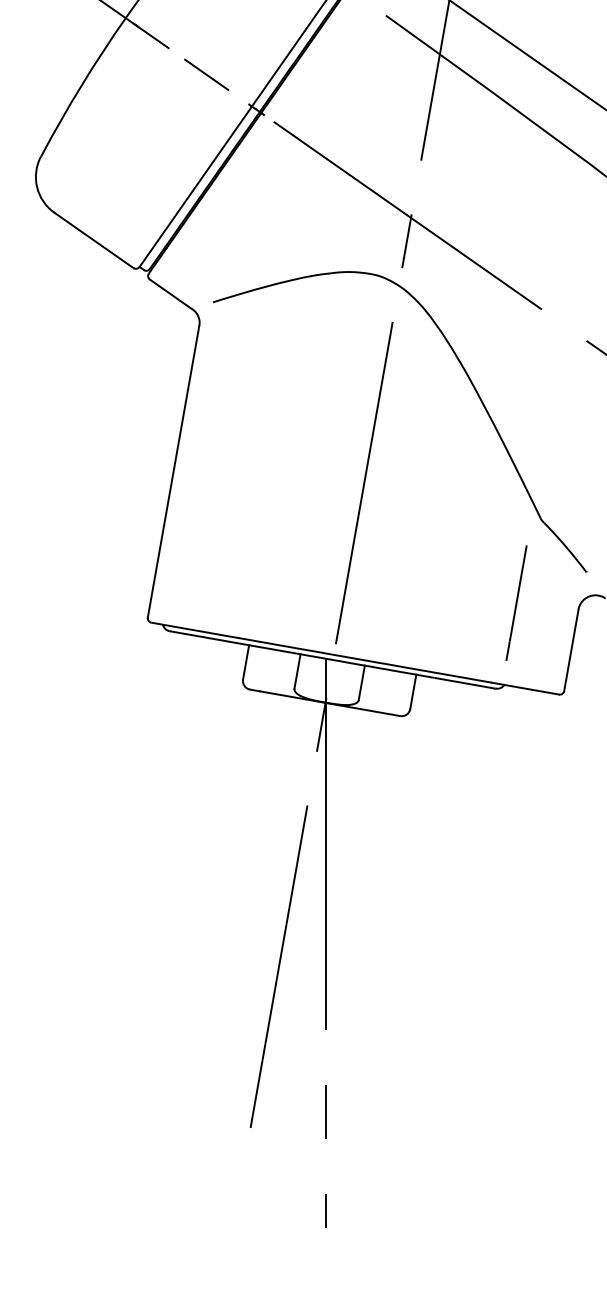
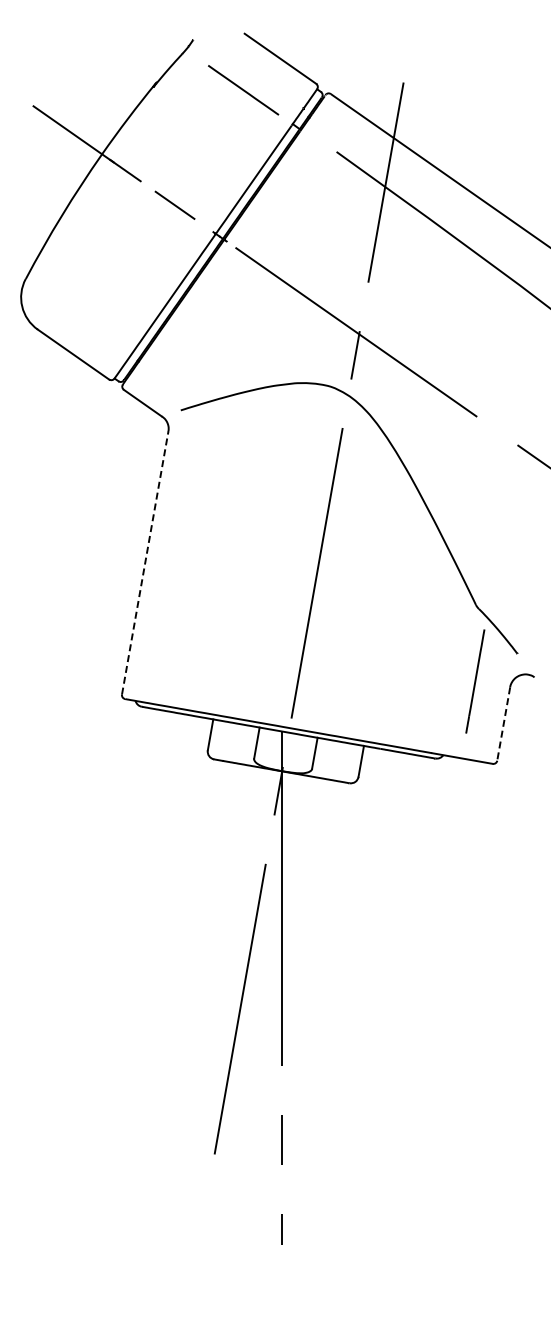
line: (173, 471) -> (145, 562), solid -> dashed
line: (516, 603) -> (475, 681), moved
line: (571, 650) -> (503, 724), solid -> dashed

